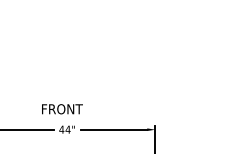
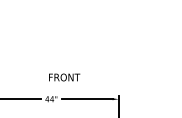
text: (62, 109) -> (64, 77), moved

